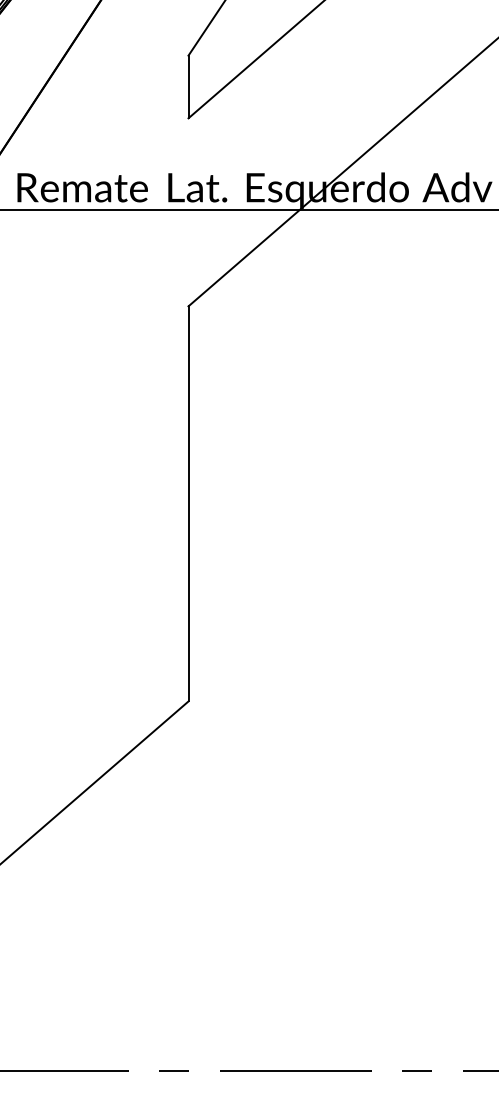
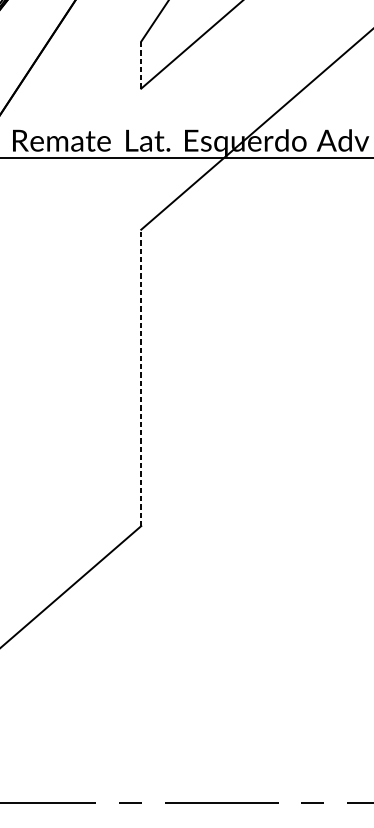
line: (188, 86) -> (141, 64), solid -> dashed
line: (188, 503) -> (141, 377), solid -> dashed

